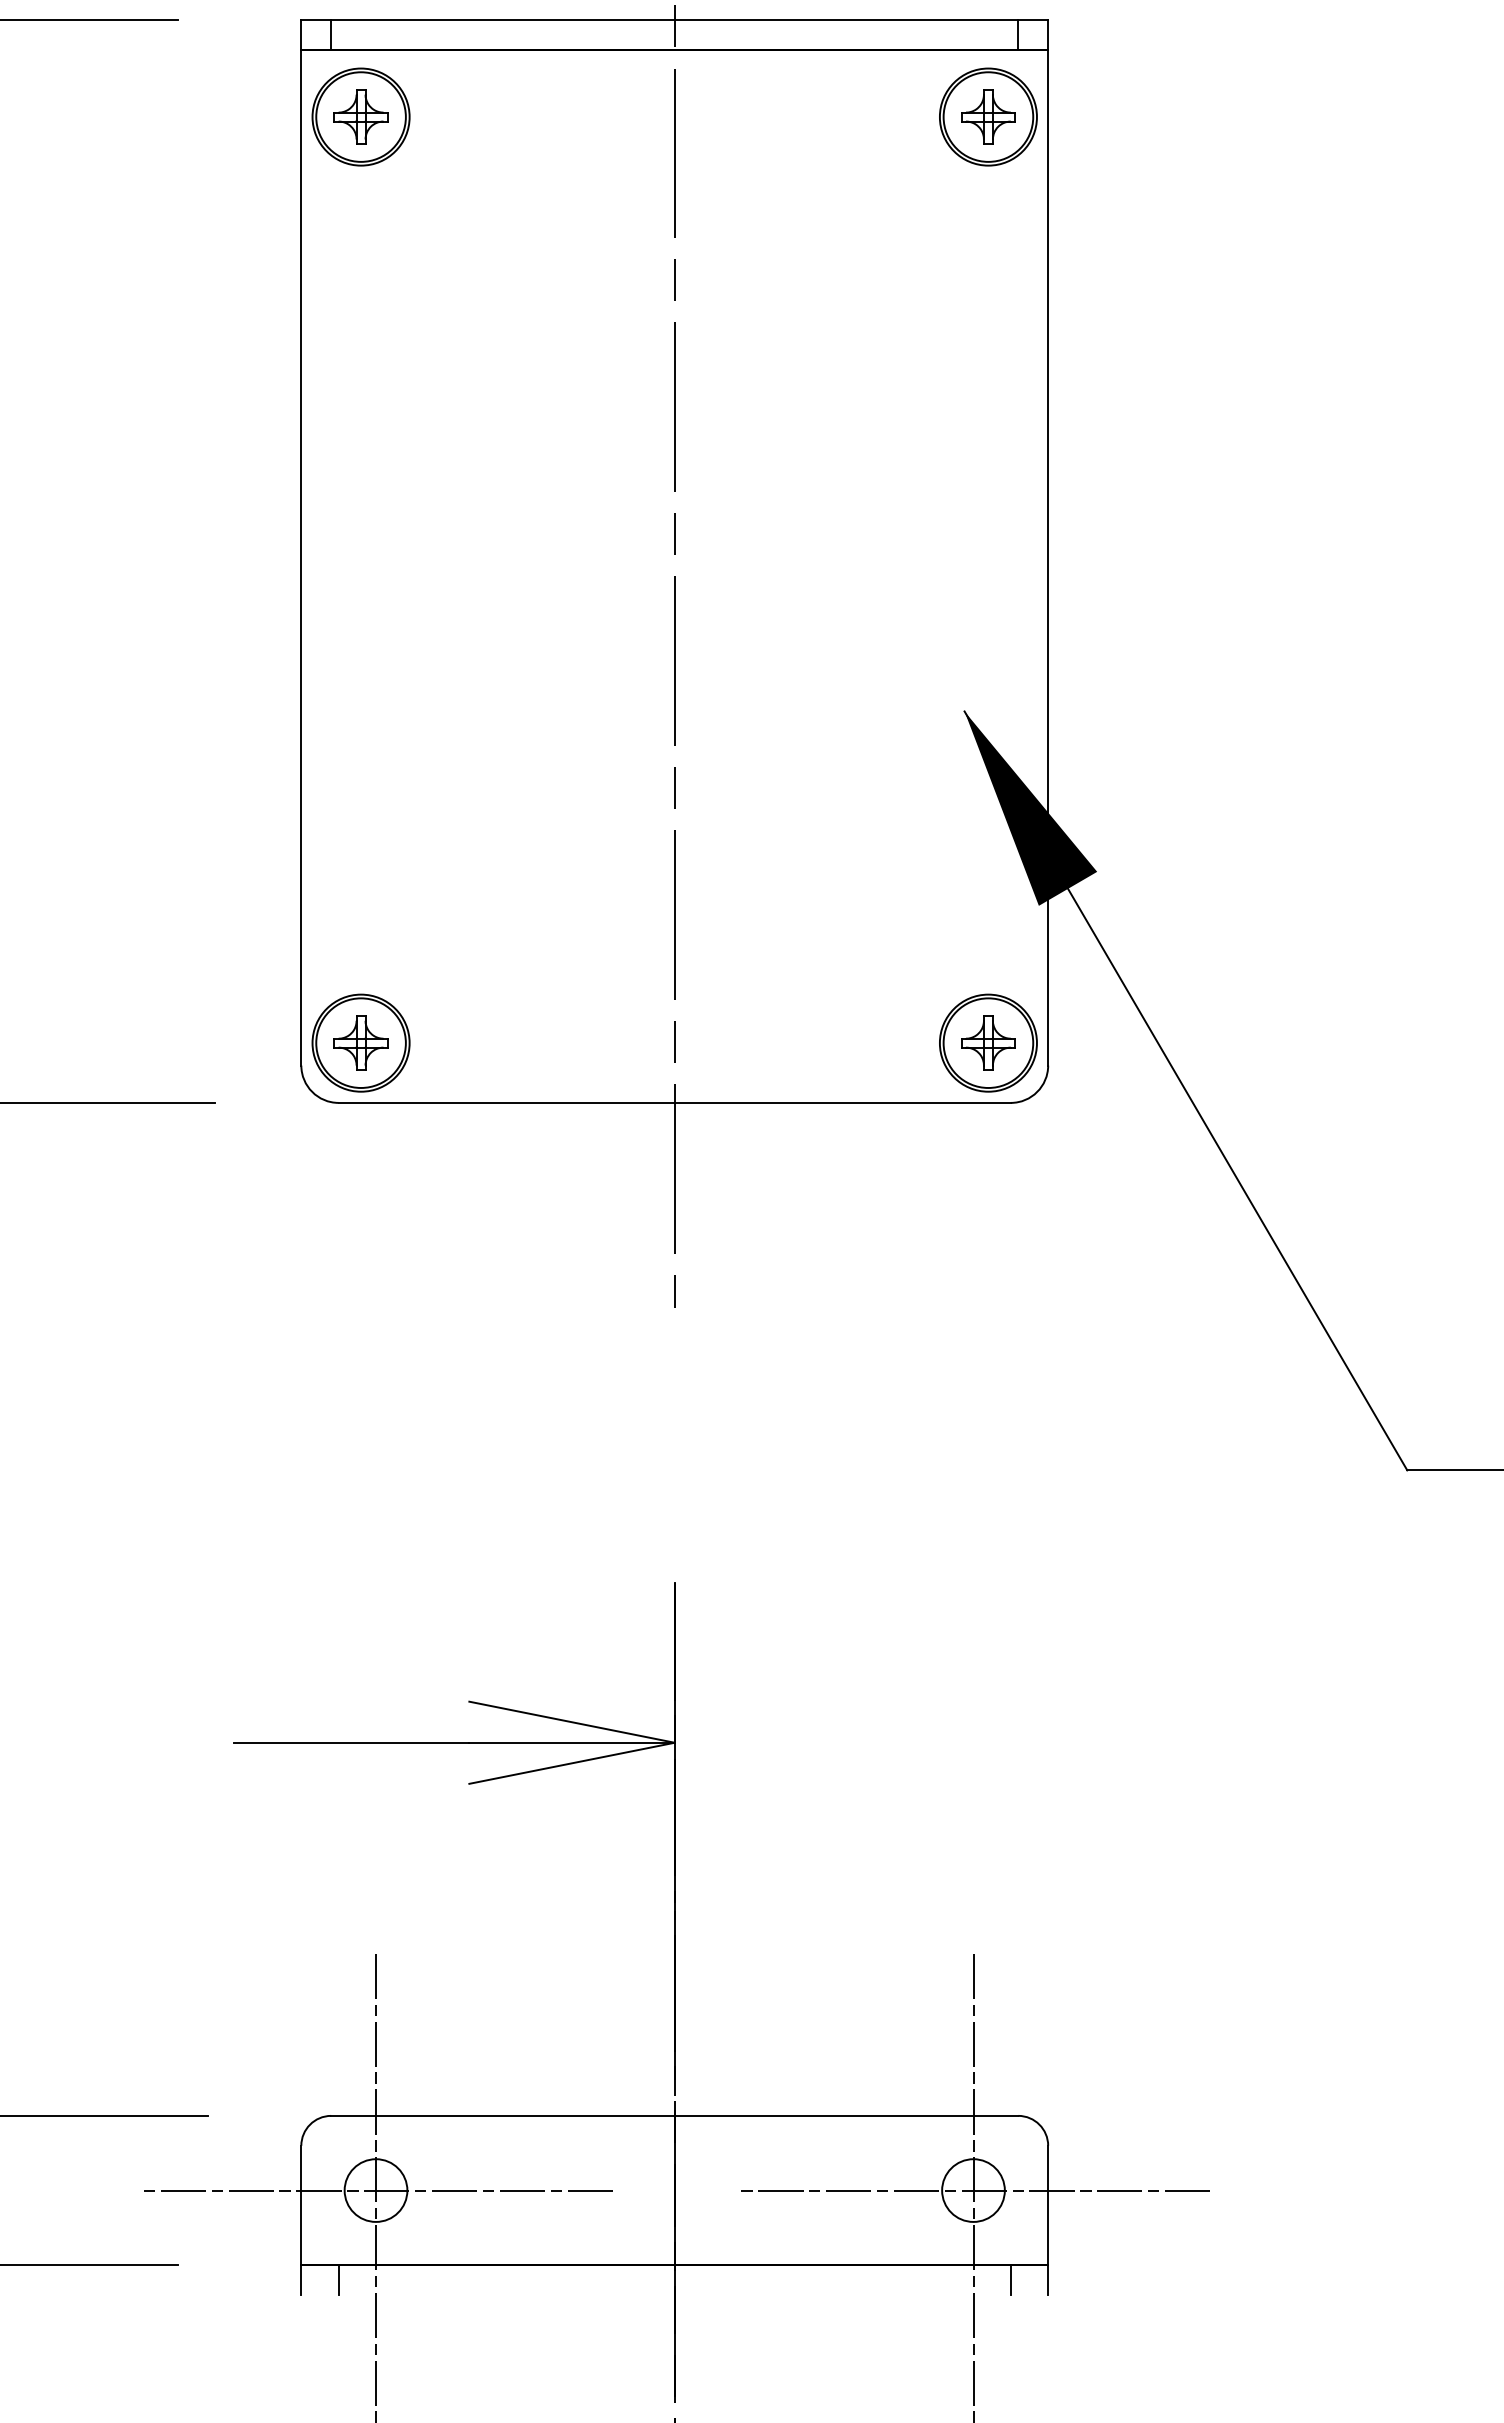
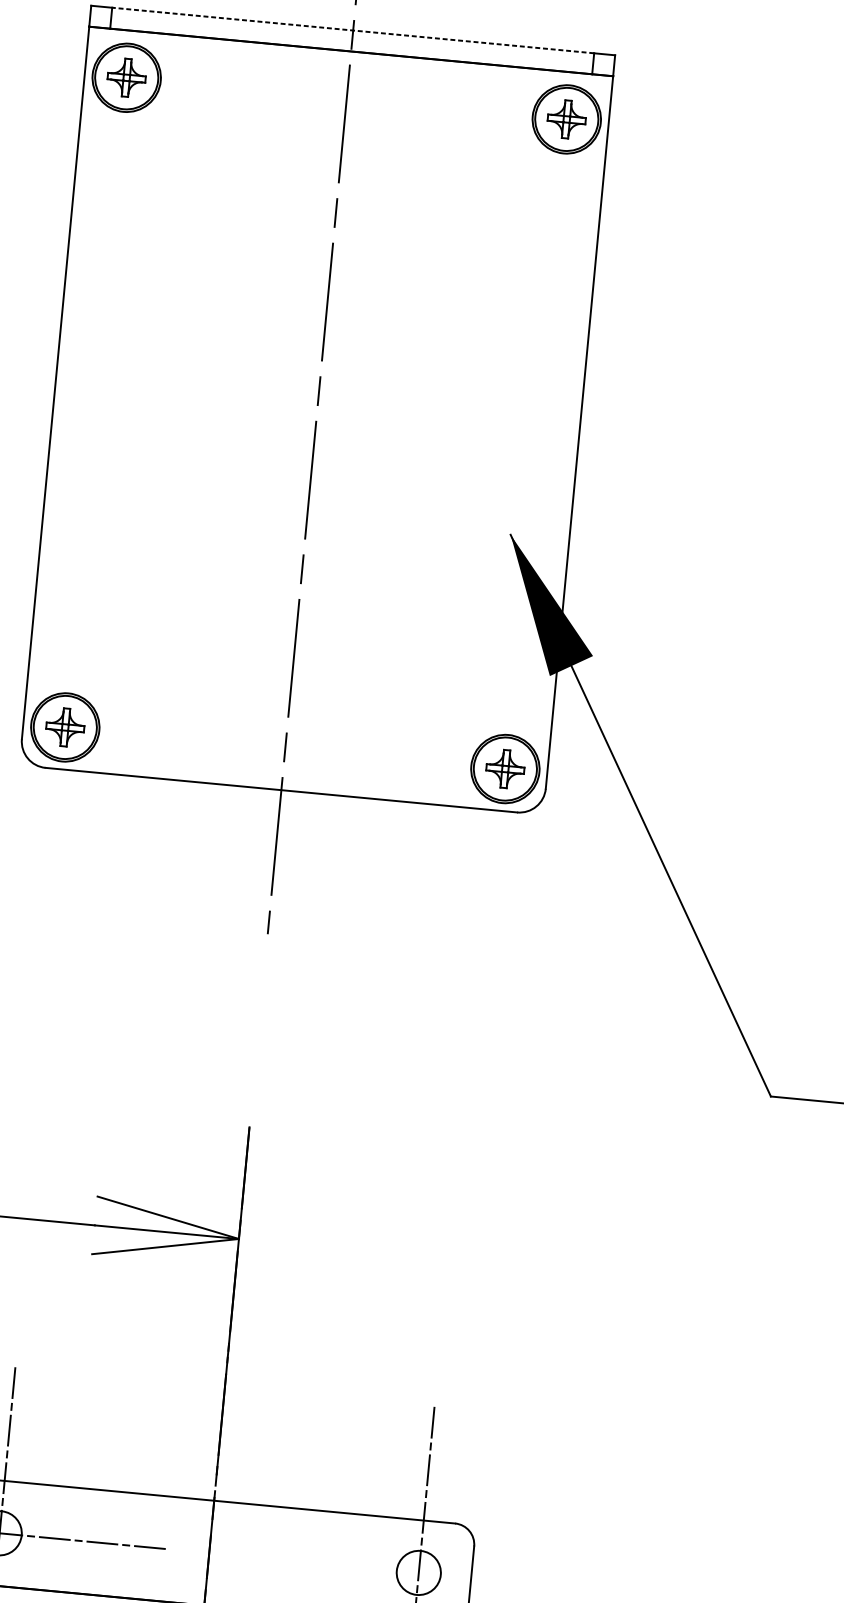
line: (674, 20) -> (352, 30), solid -> dashed
line: (973, 2190) -> (418, 1572), removed

